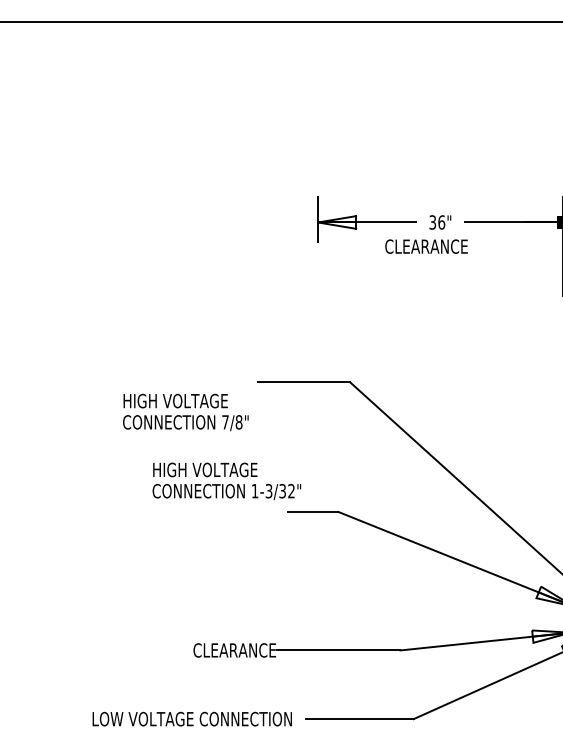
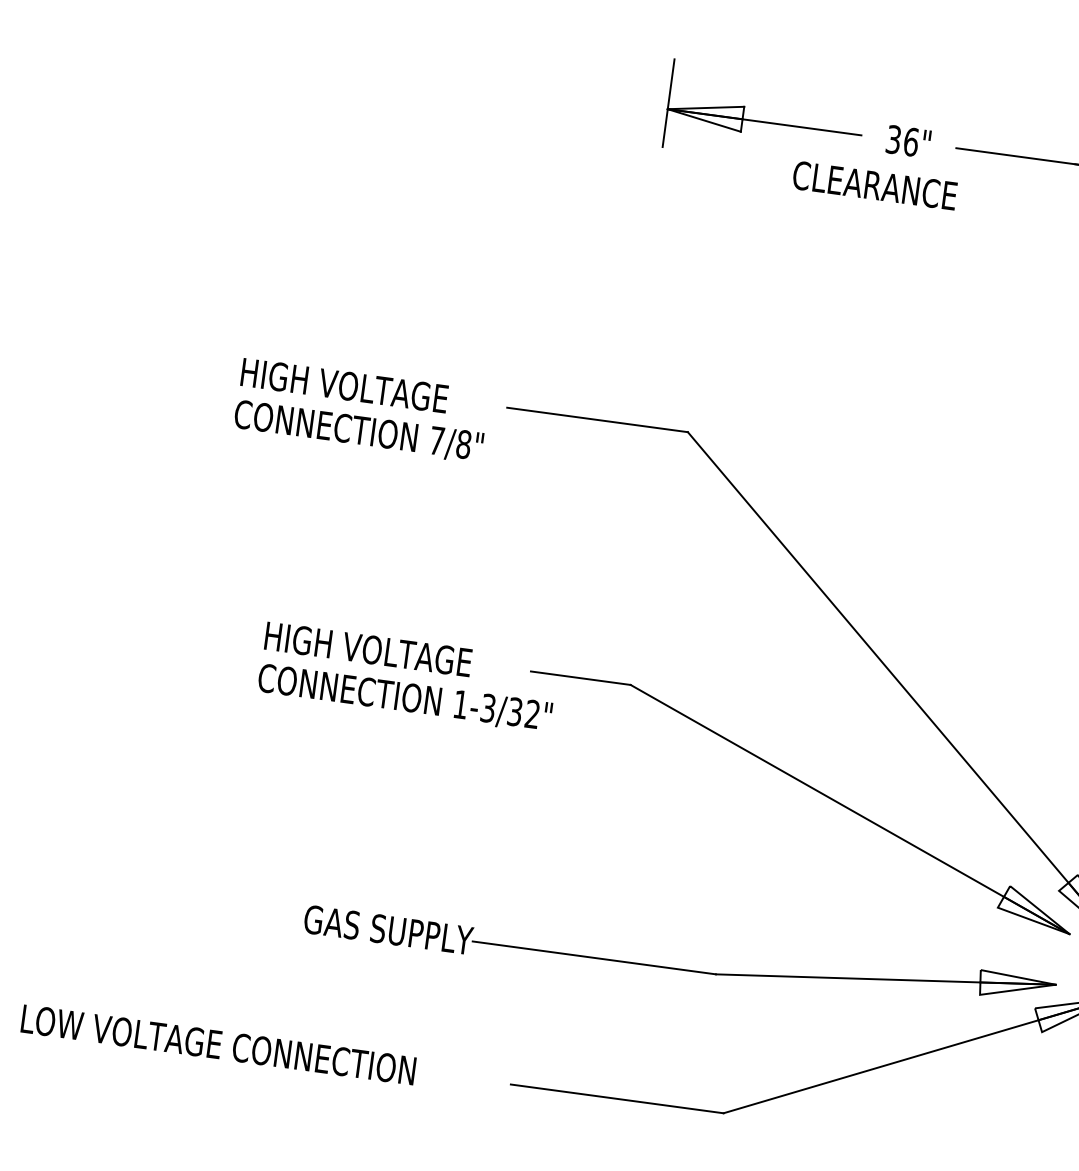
text: (185, 412) -> (360, 410), moved
text: (226, 480) -> (407, 675), moved
text: (233, 650) -> (387, 929), CLEARANCE -> GAS SUPPLY
text: (191, 718) -> (217, 1043), moved

